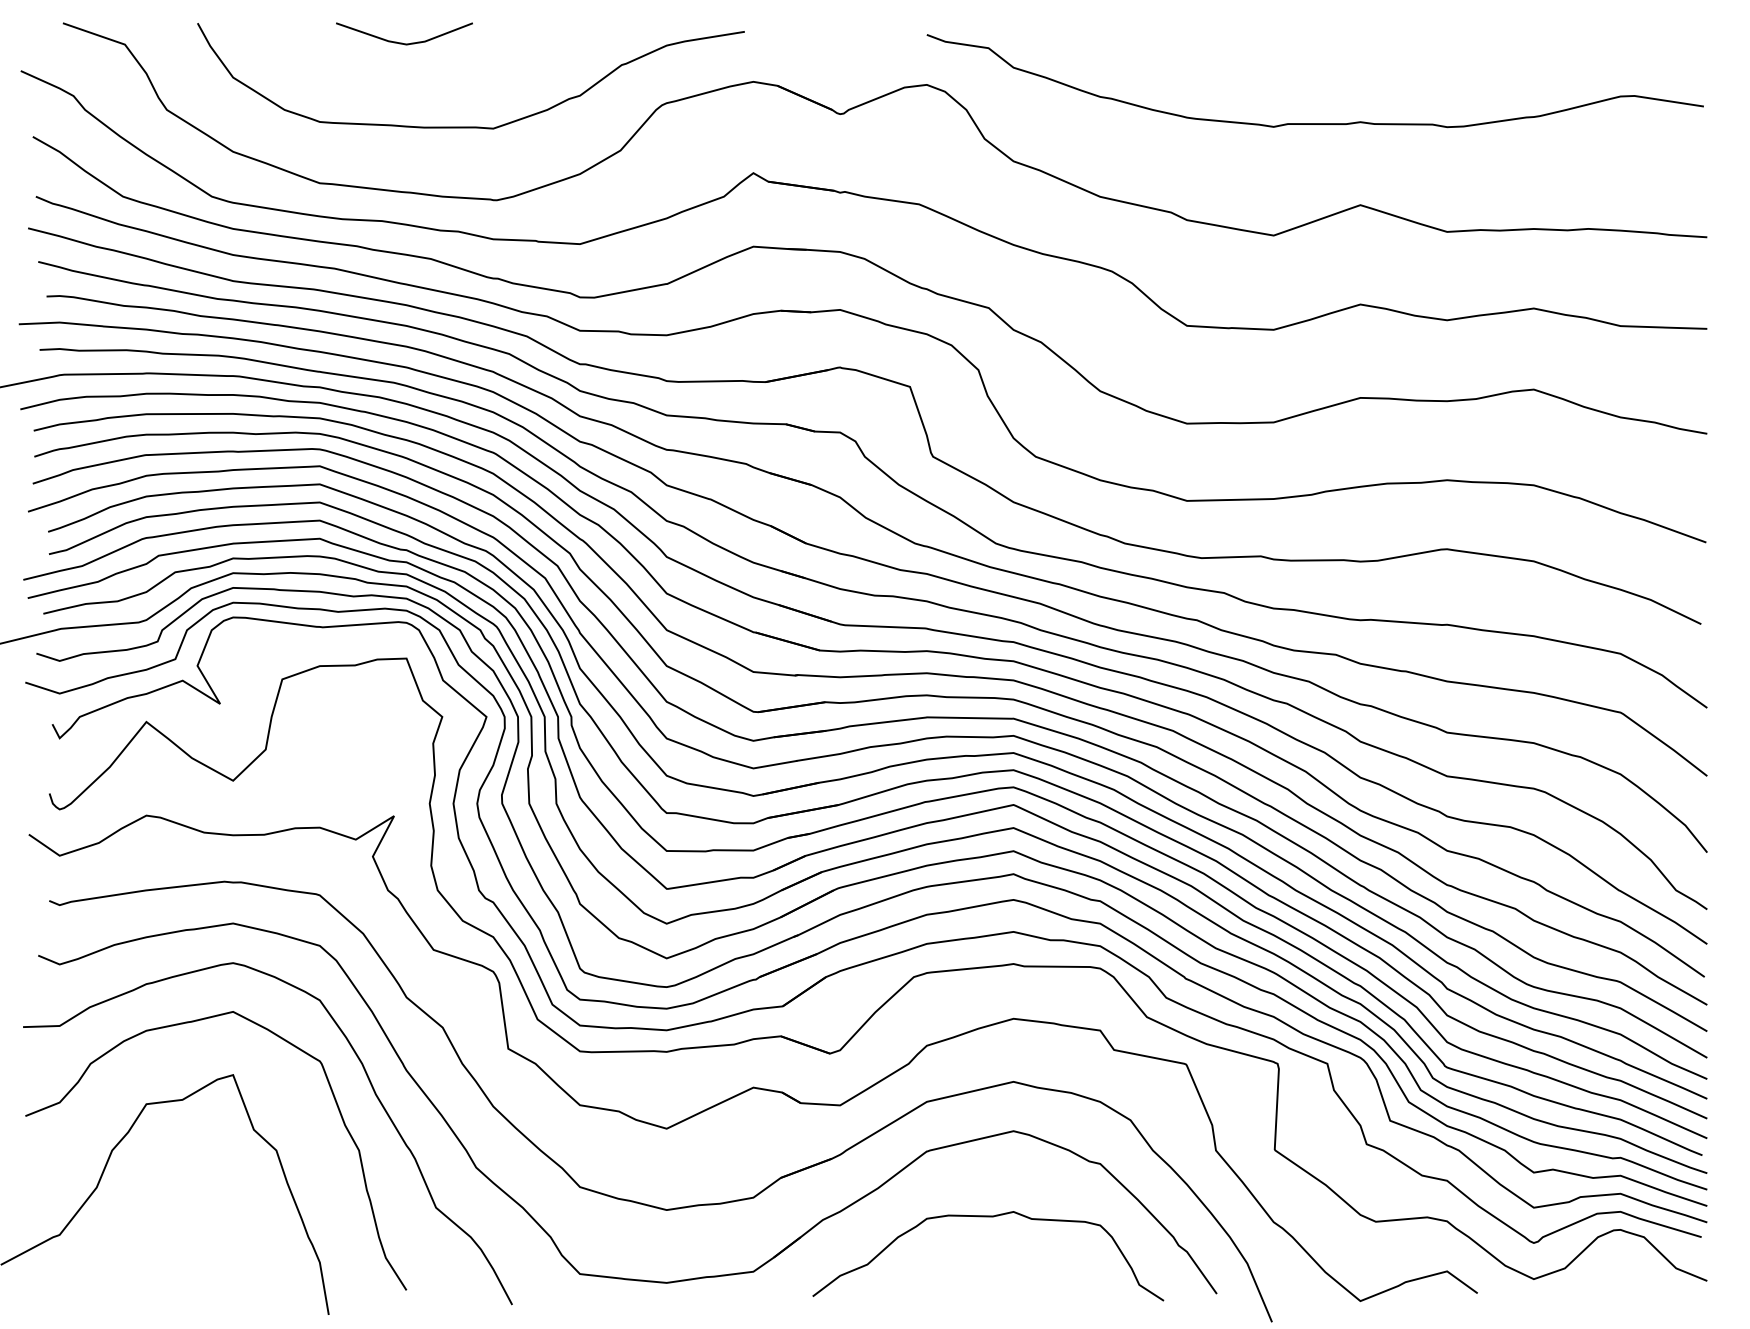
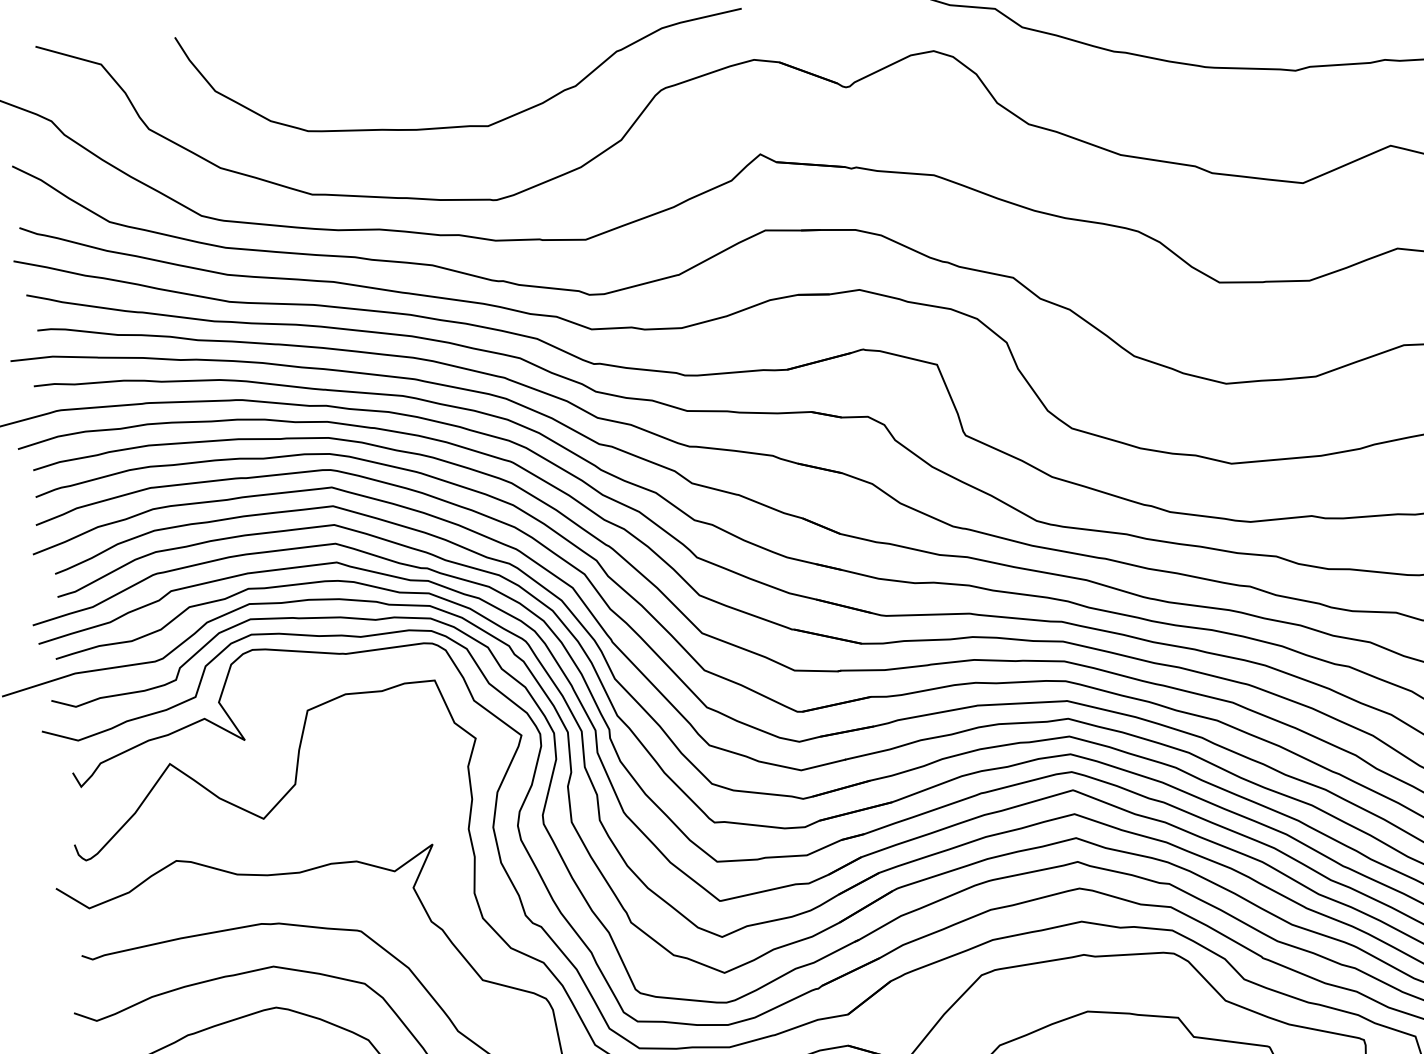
line: (402, 42) -> (388, 43), removed

